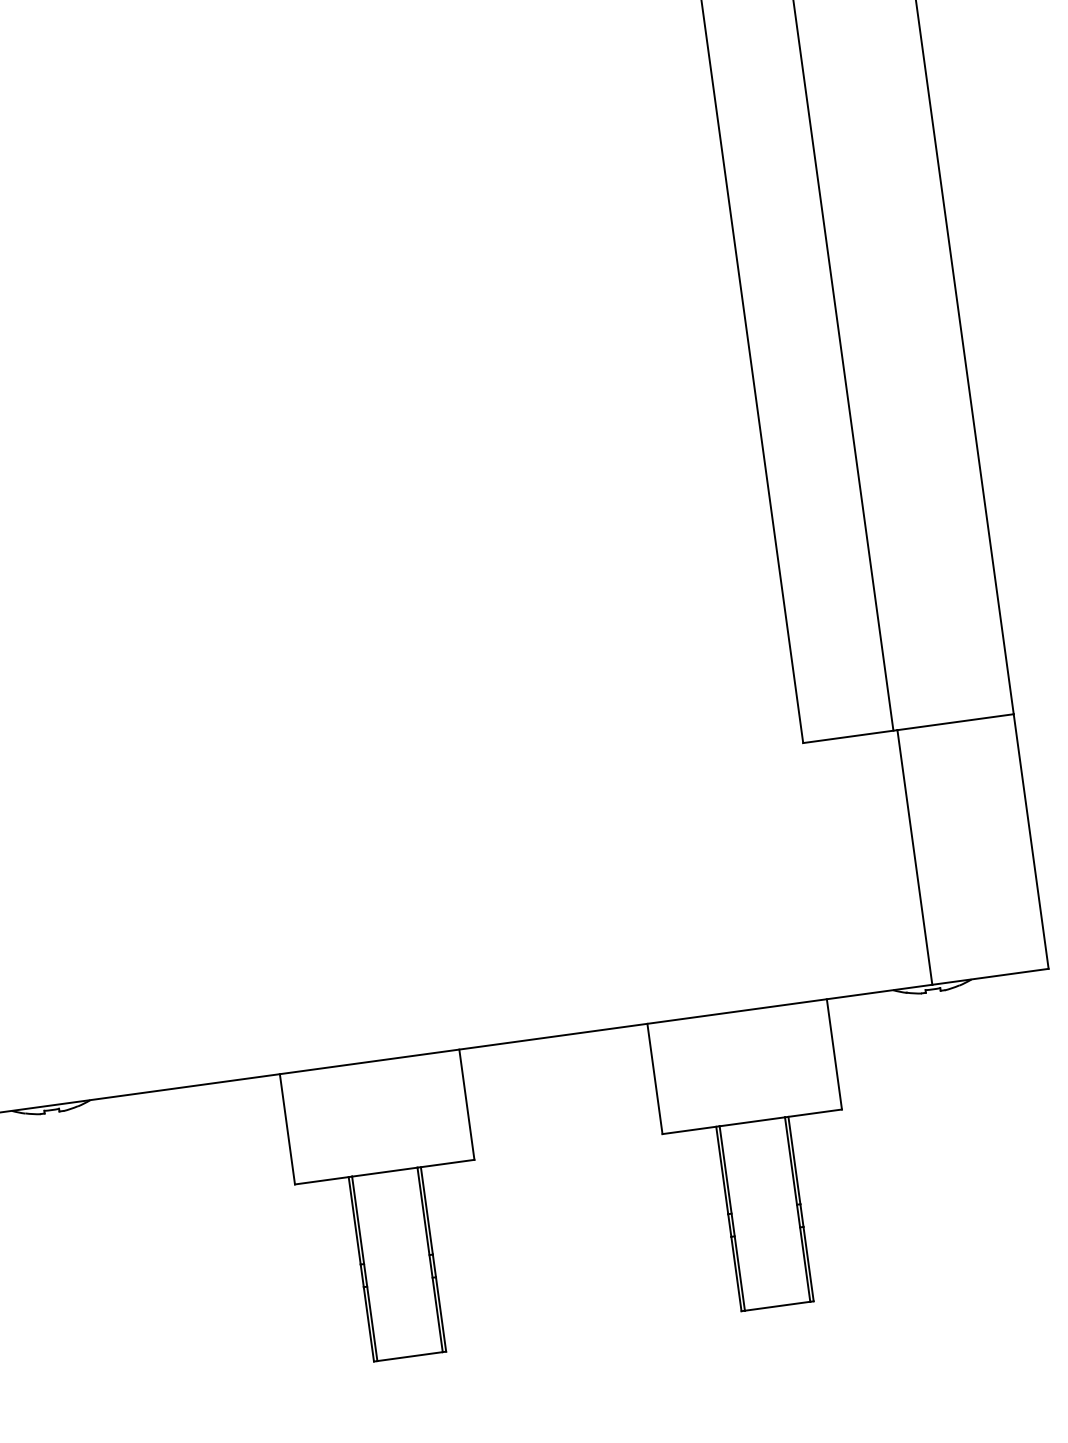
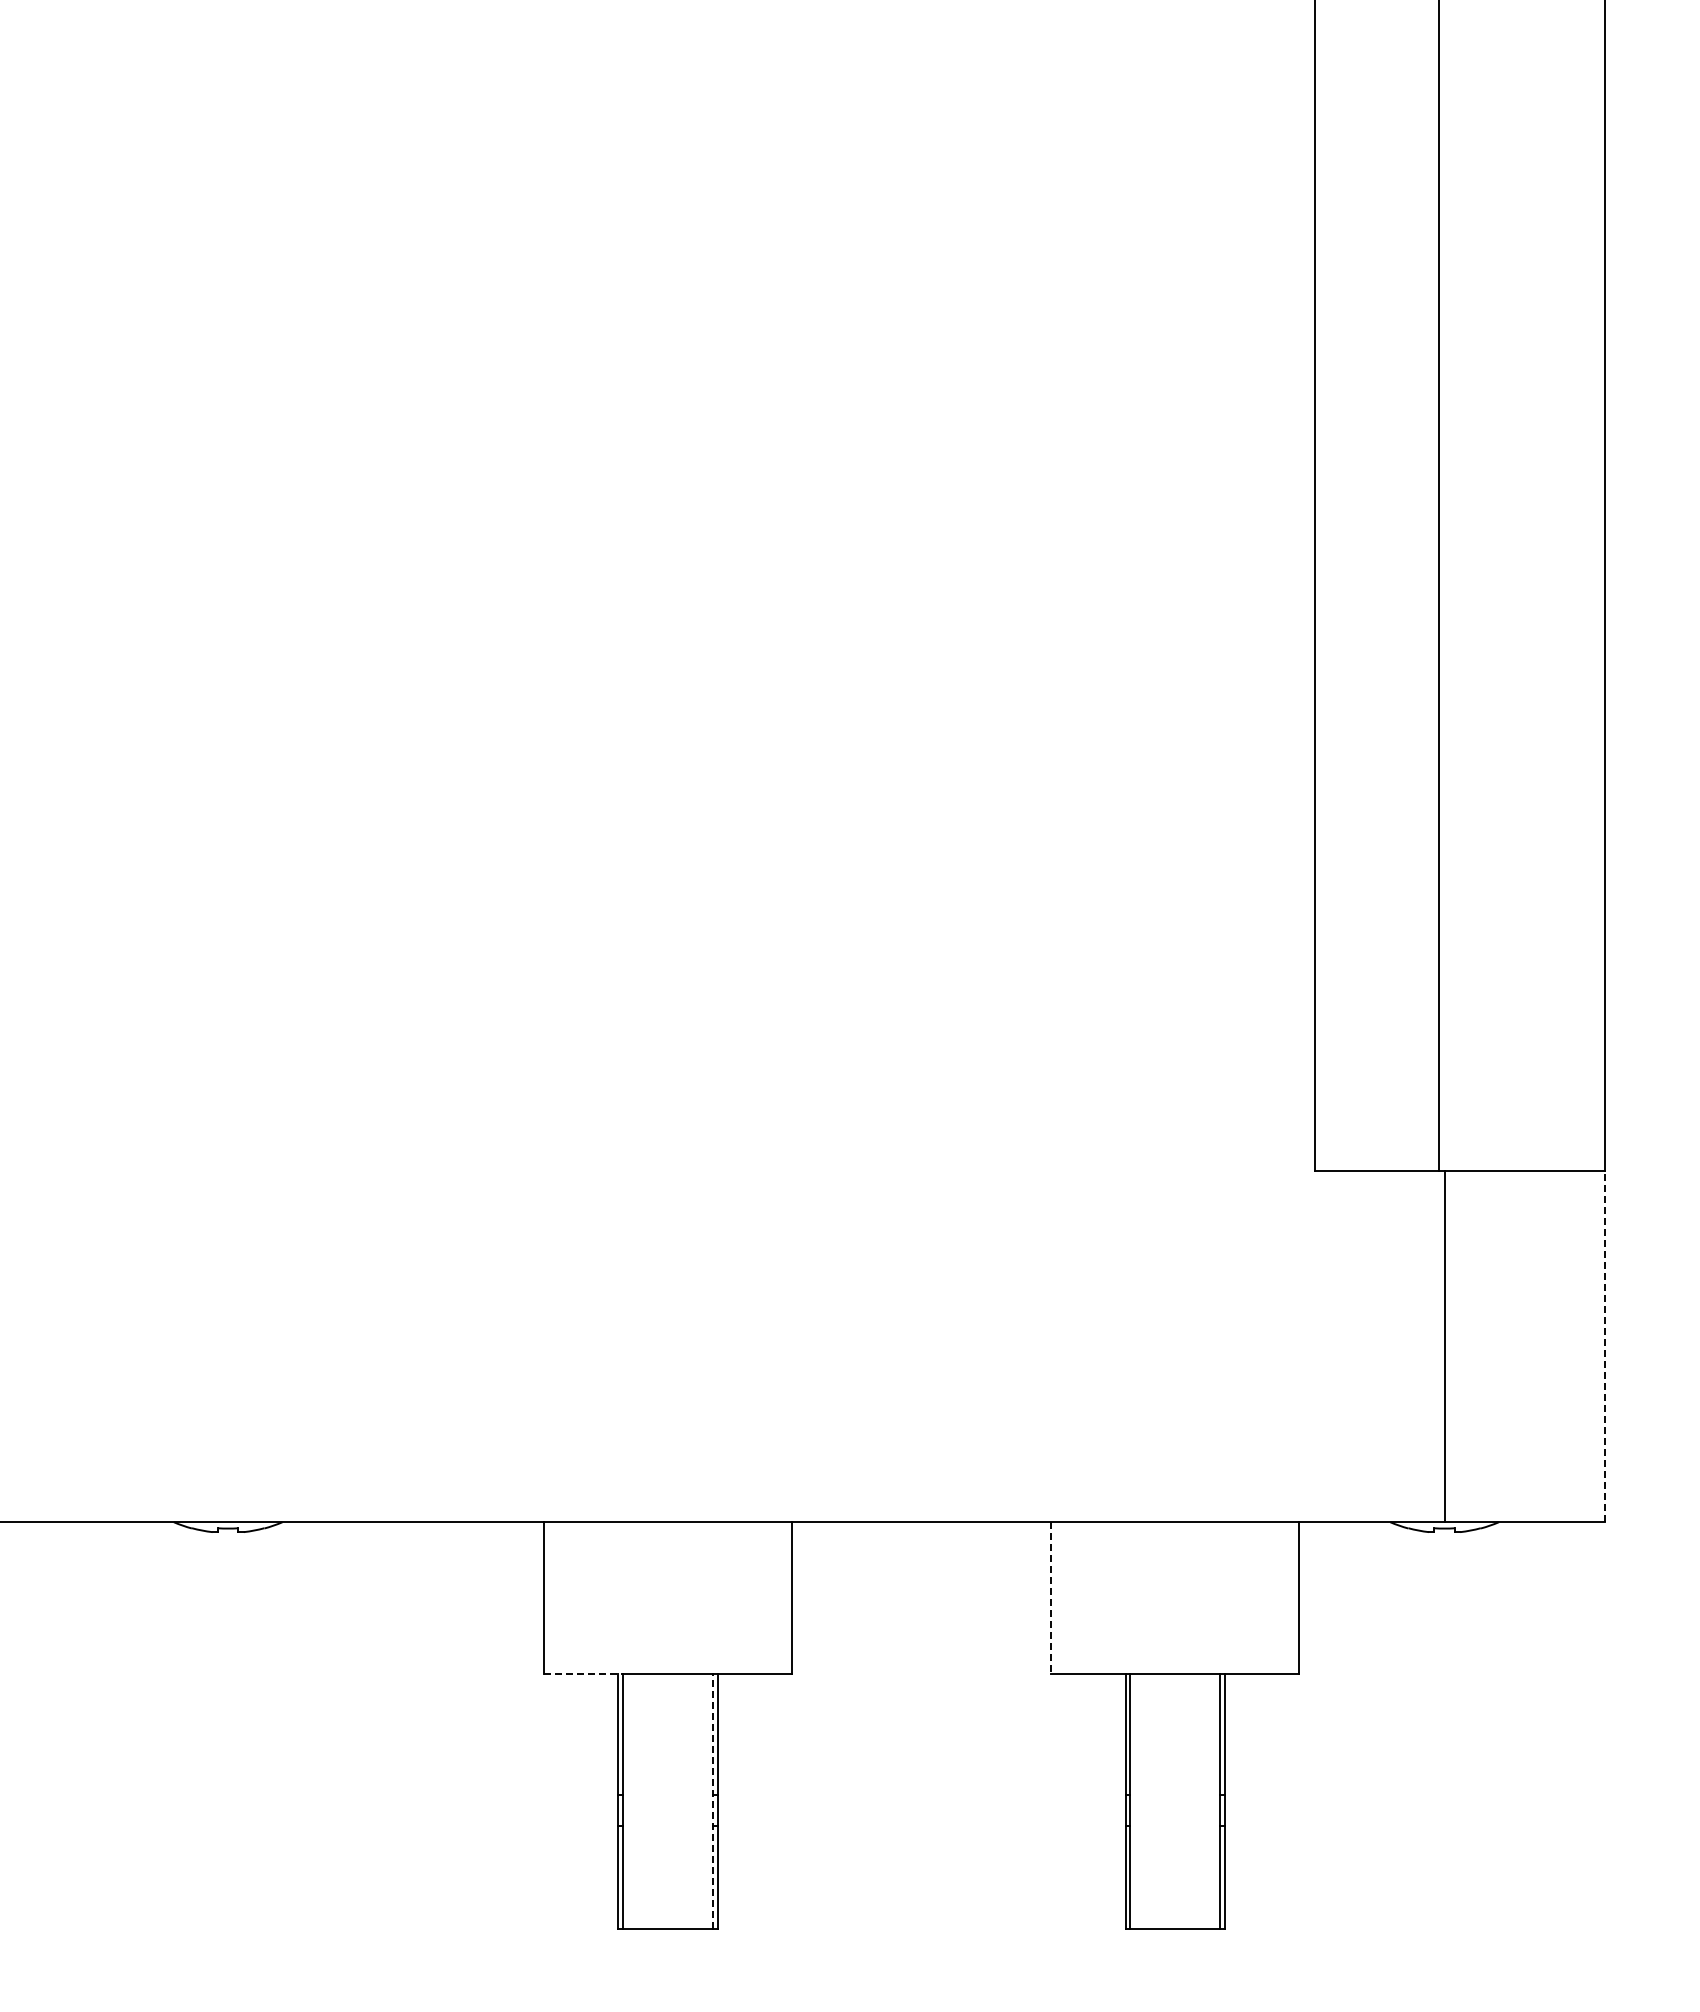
line: (1031, 841) -> (1605, 1346), solid -> dashed
line: (655, 1079) -> (1051, 1598), solid -> dashed
line: (323, 1180) -> (583, 1674), solid -> dashed
line: (430, 1259) -> (713, 1801), solid -> dashed

